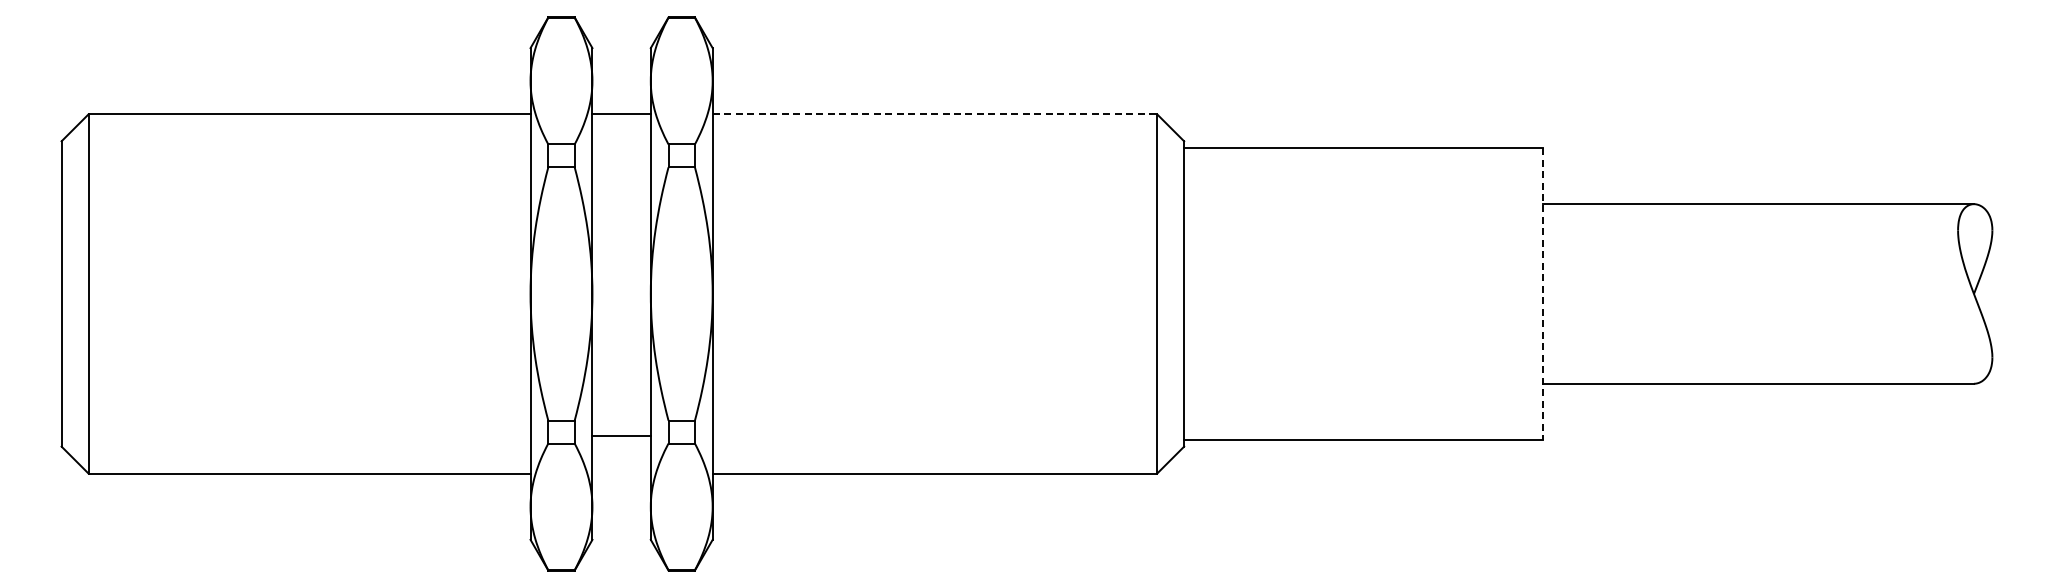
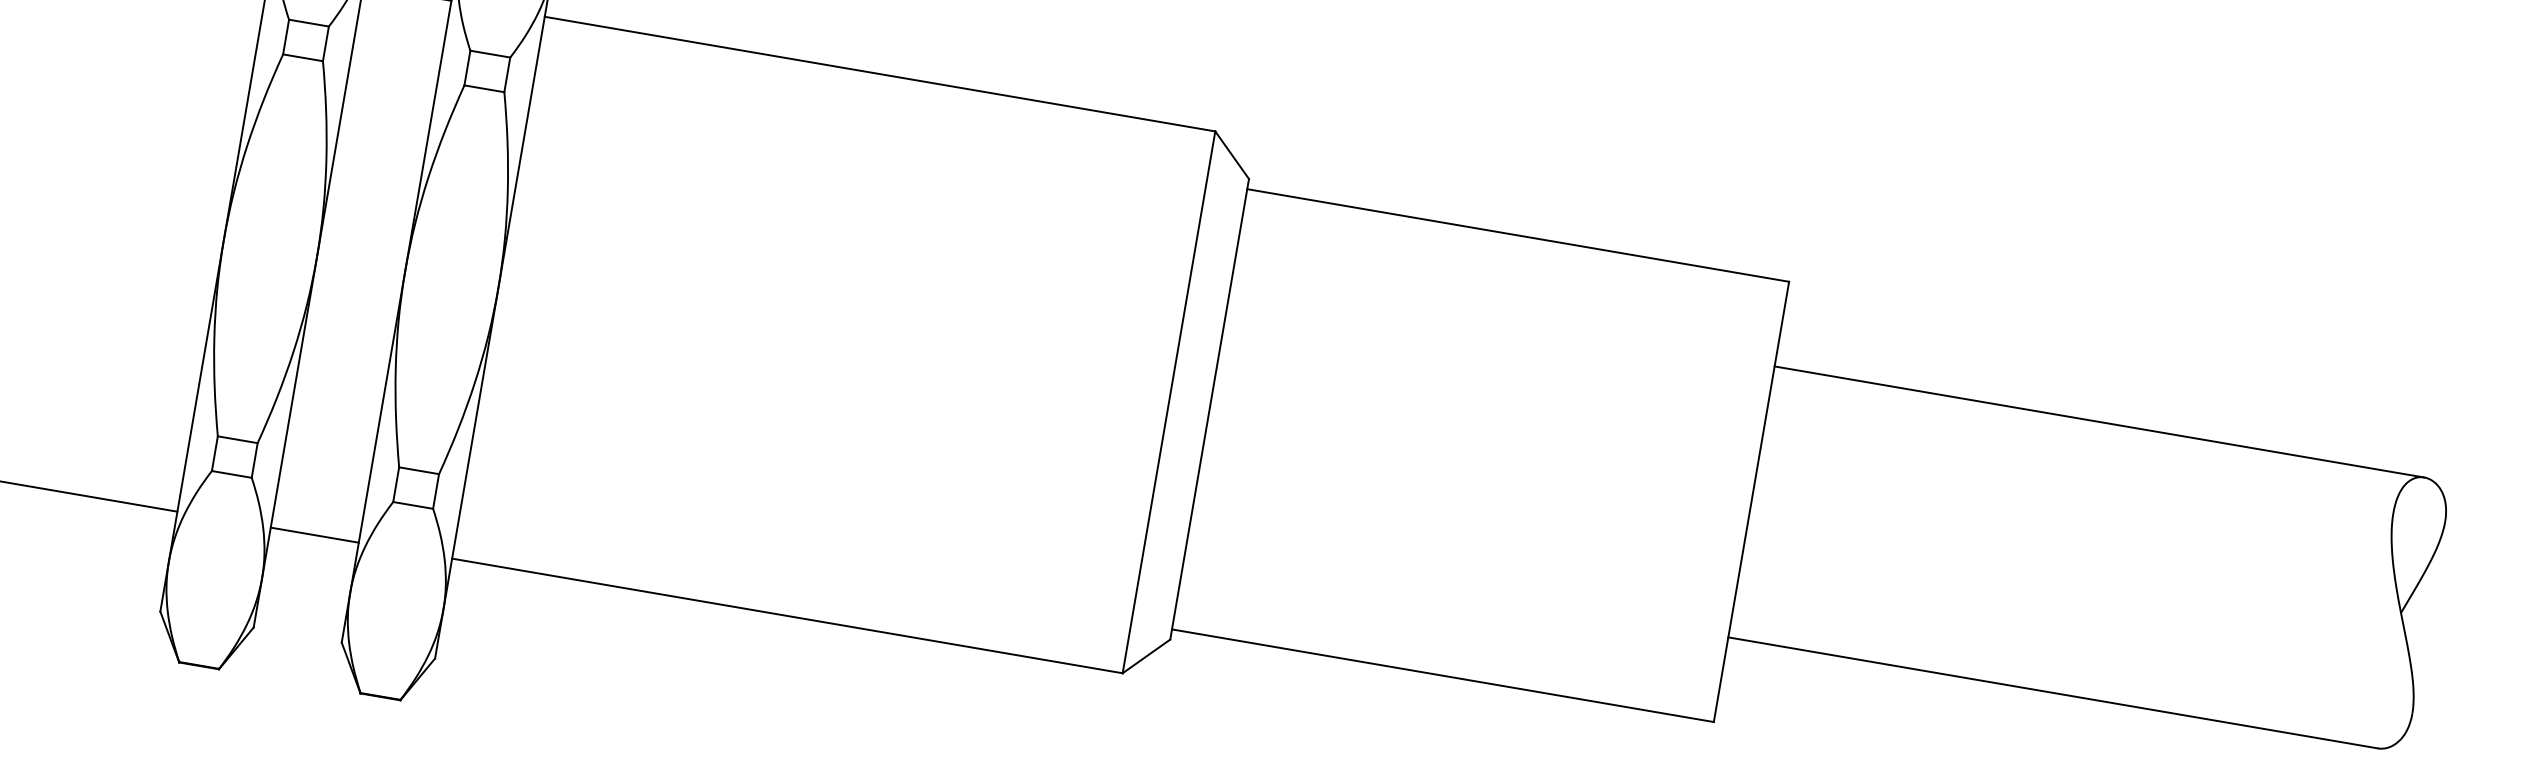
line: (935, 114) -> (880, 74), dashed -> solid
line: (1543, 293) -> (1751, 501), dashed -> solid
line: (621, 435) -> (314, 535), moved

